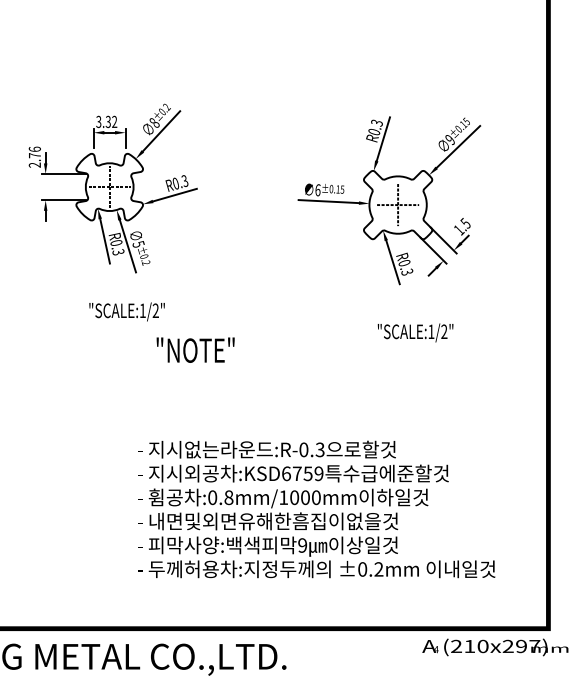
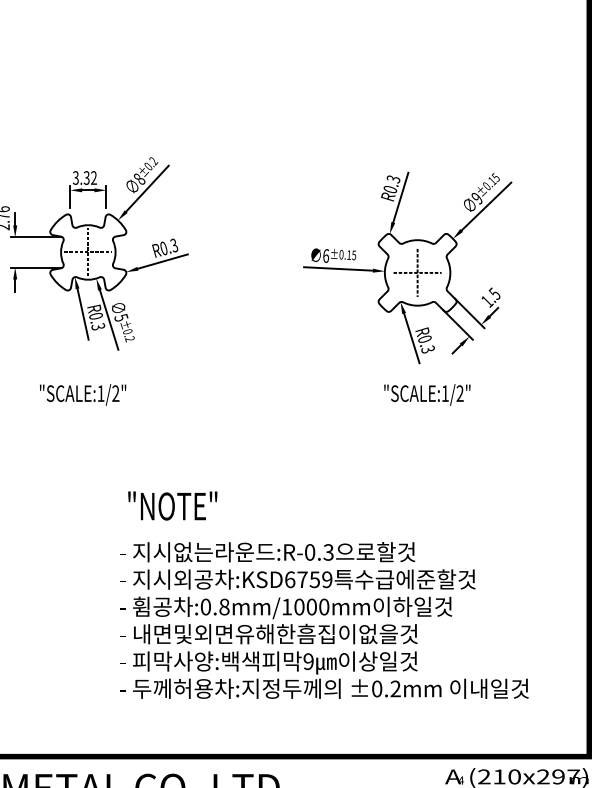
text: (126, 311) -> (82, 394), moved
text: (415, 332) -> (427, 394), moved
text: (195, 349) -> (172, 505), moved

